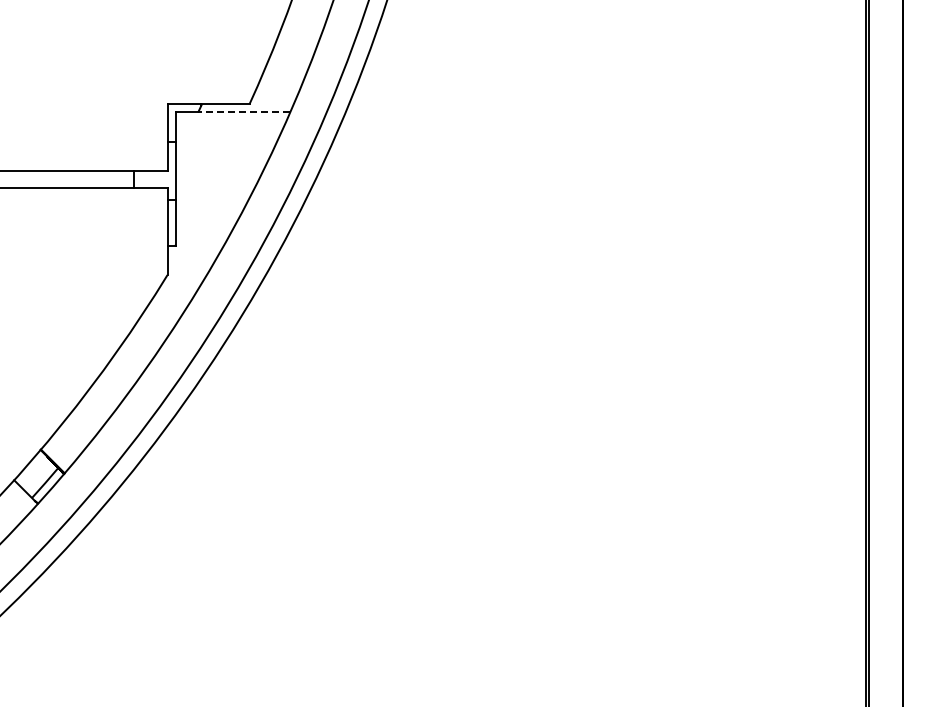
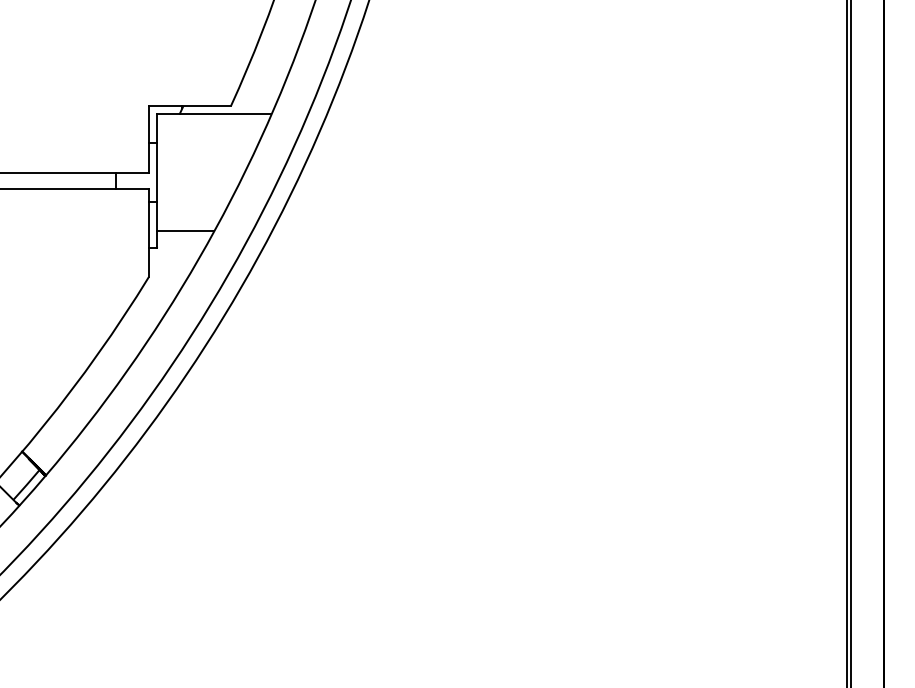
line: (244, 112) -> (225, 114), dashed -> solid
line: (203, 229) -> (184, 231), added

